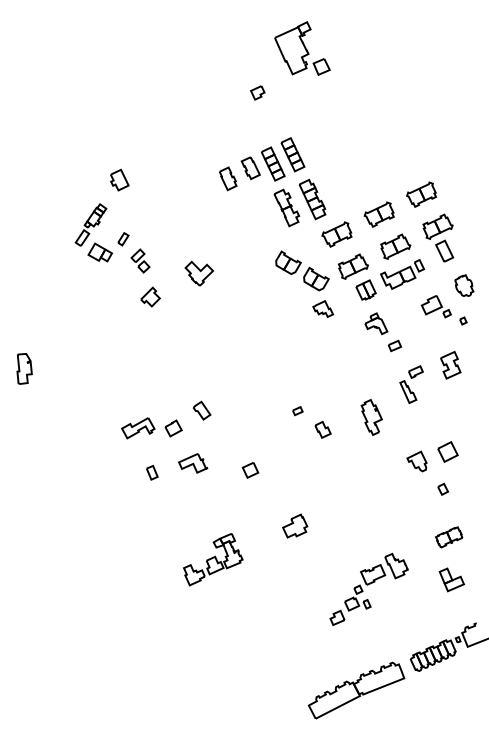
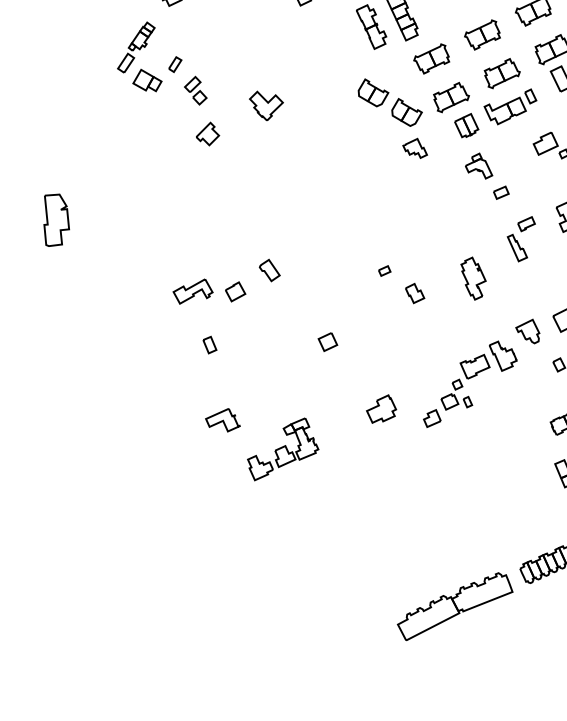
part: (24, 368) -> (56, 219), size x1.43
part: (193, 463) -> (223, 420), moved
part: (368, 588) -> (469, 383), moved

